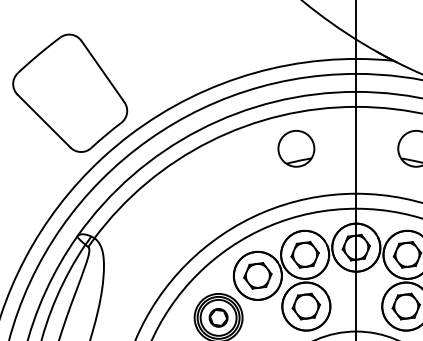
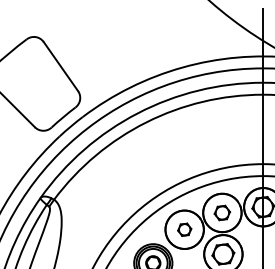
part: (296, 148) -> (215, 127), removed
part: (304, 254) -> (221, 212), size x0.7
part: (257, 275) -> (184, 229), size x0.6

